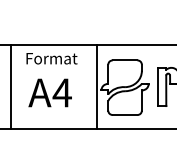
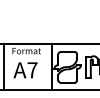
text: (62, 93) -> (32, 70), A4 -> A7

